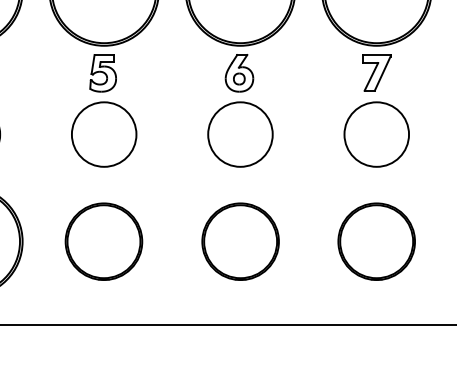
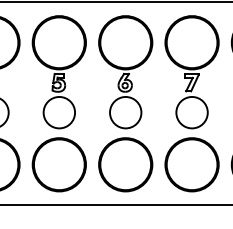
part: (102, 240) -> (58, 164), size x1.43
circle: (240, 240) -> (125, 164), size x1.43
circle: (375, 240) -> (191, 164), size x1.43

